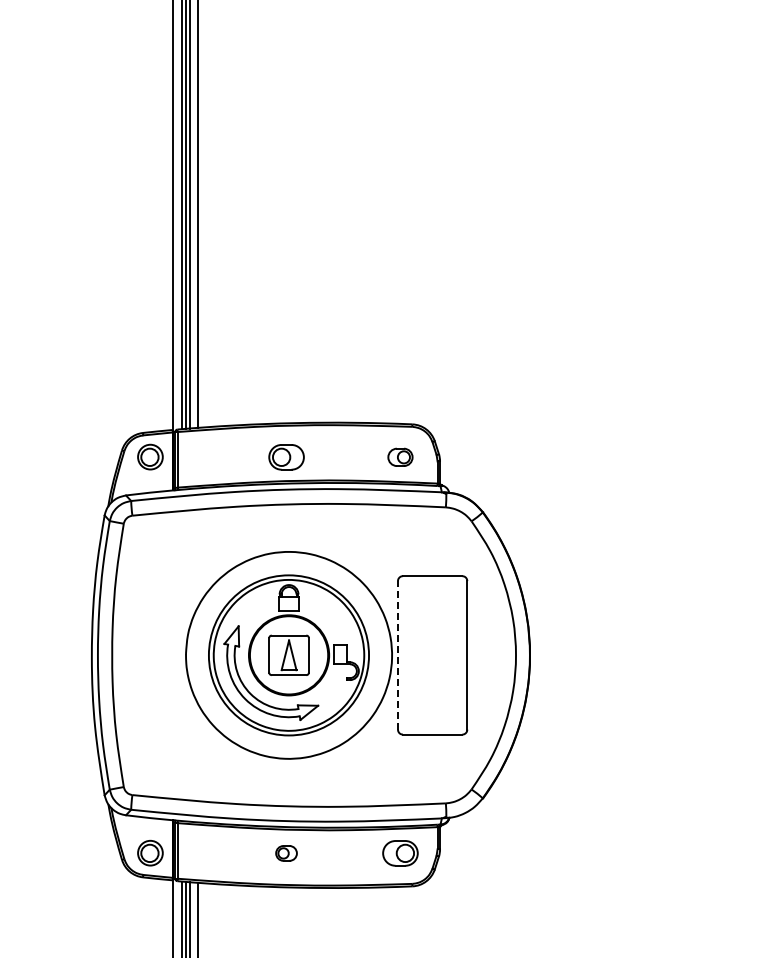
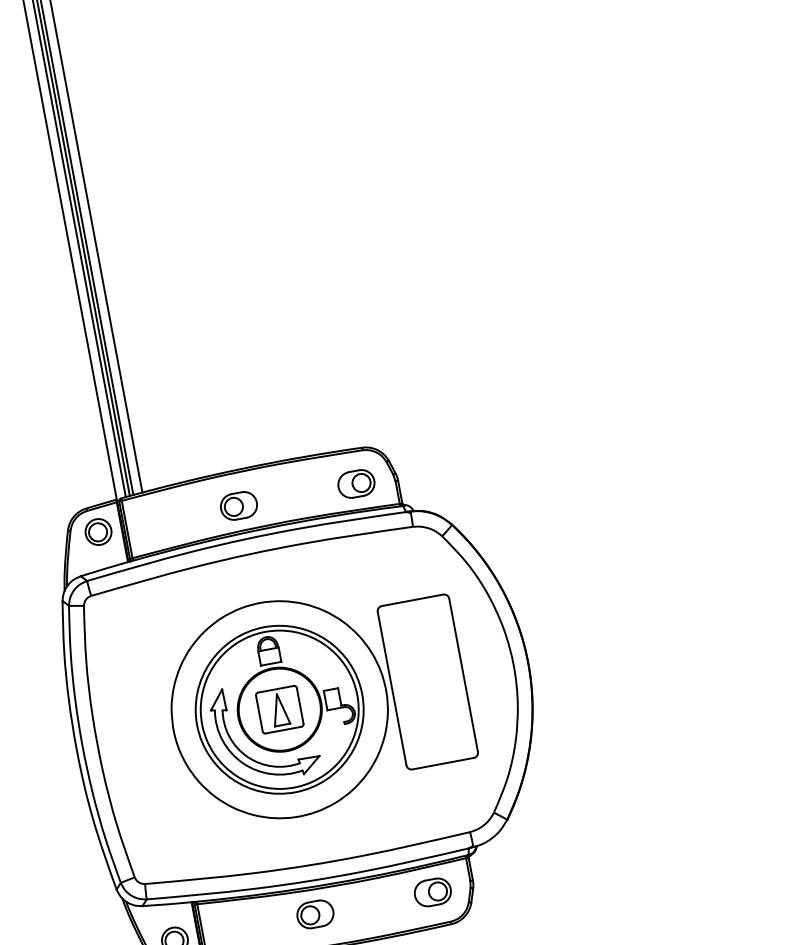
part: (400, 457) -> (356, 484), size x1.43
line: (397, 654) -> (391, 687), dashed -> solid
part: (286, 853) -> (315, 914), size x1.67

